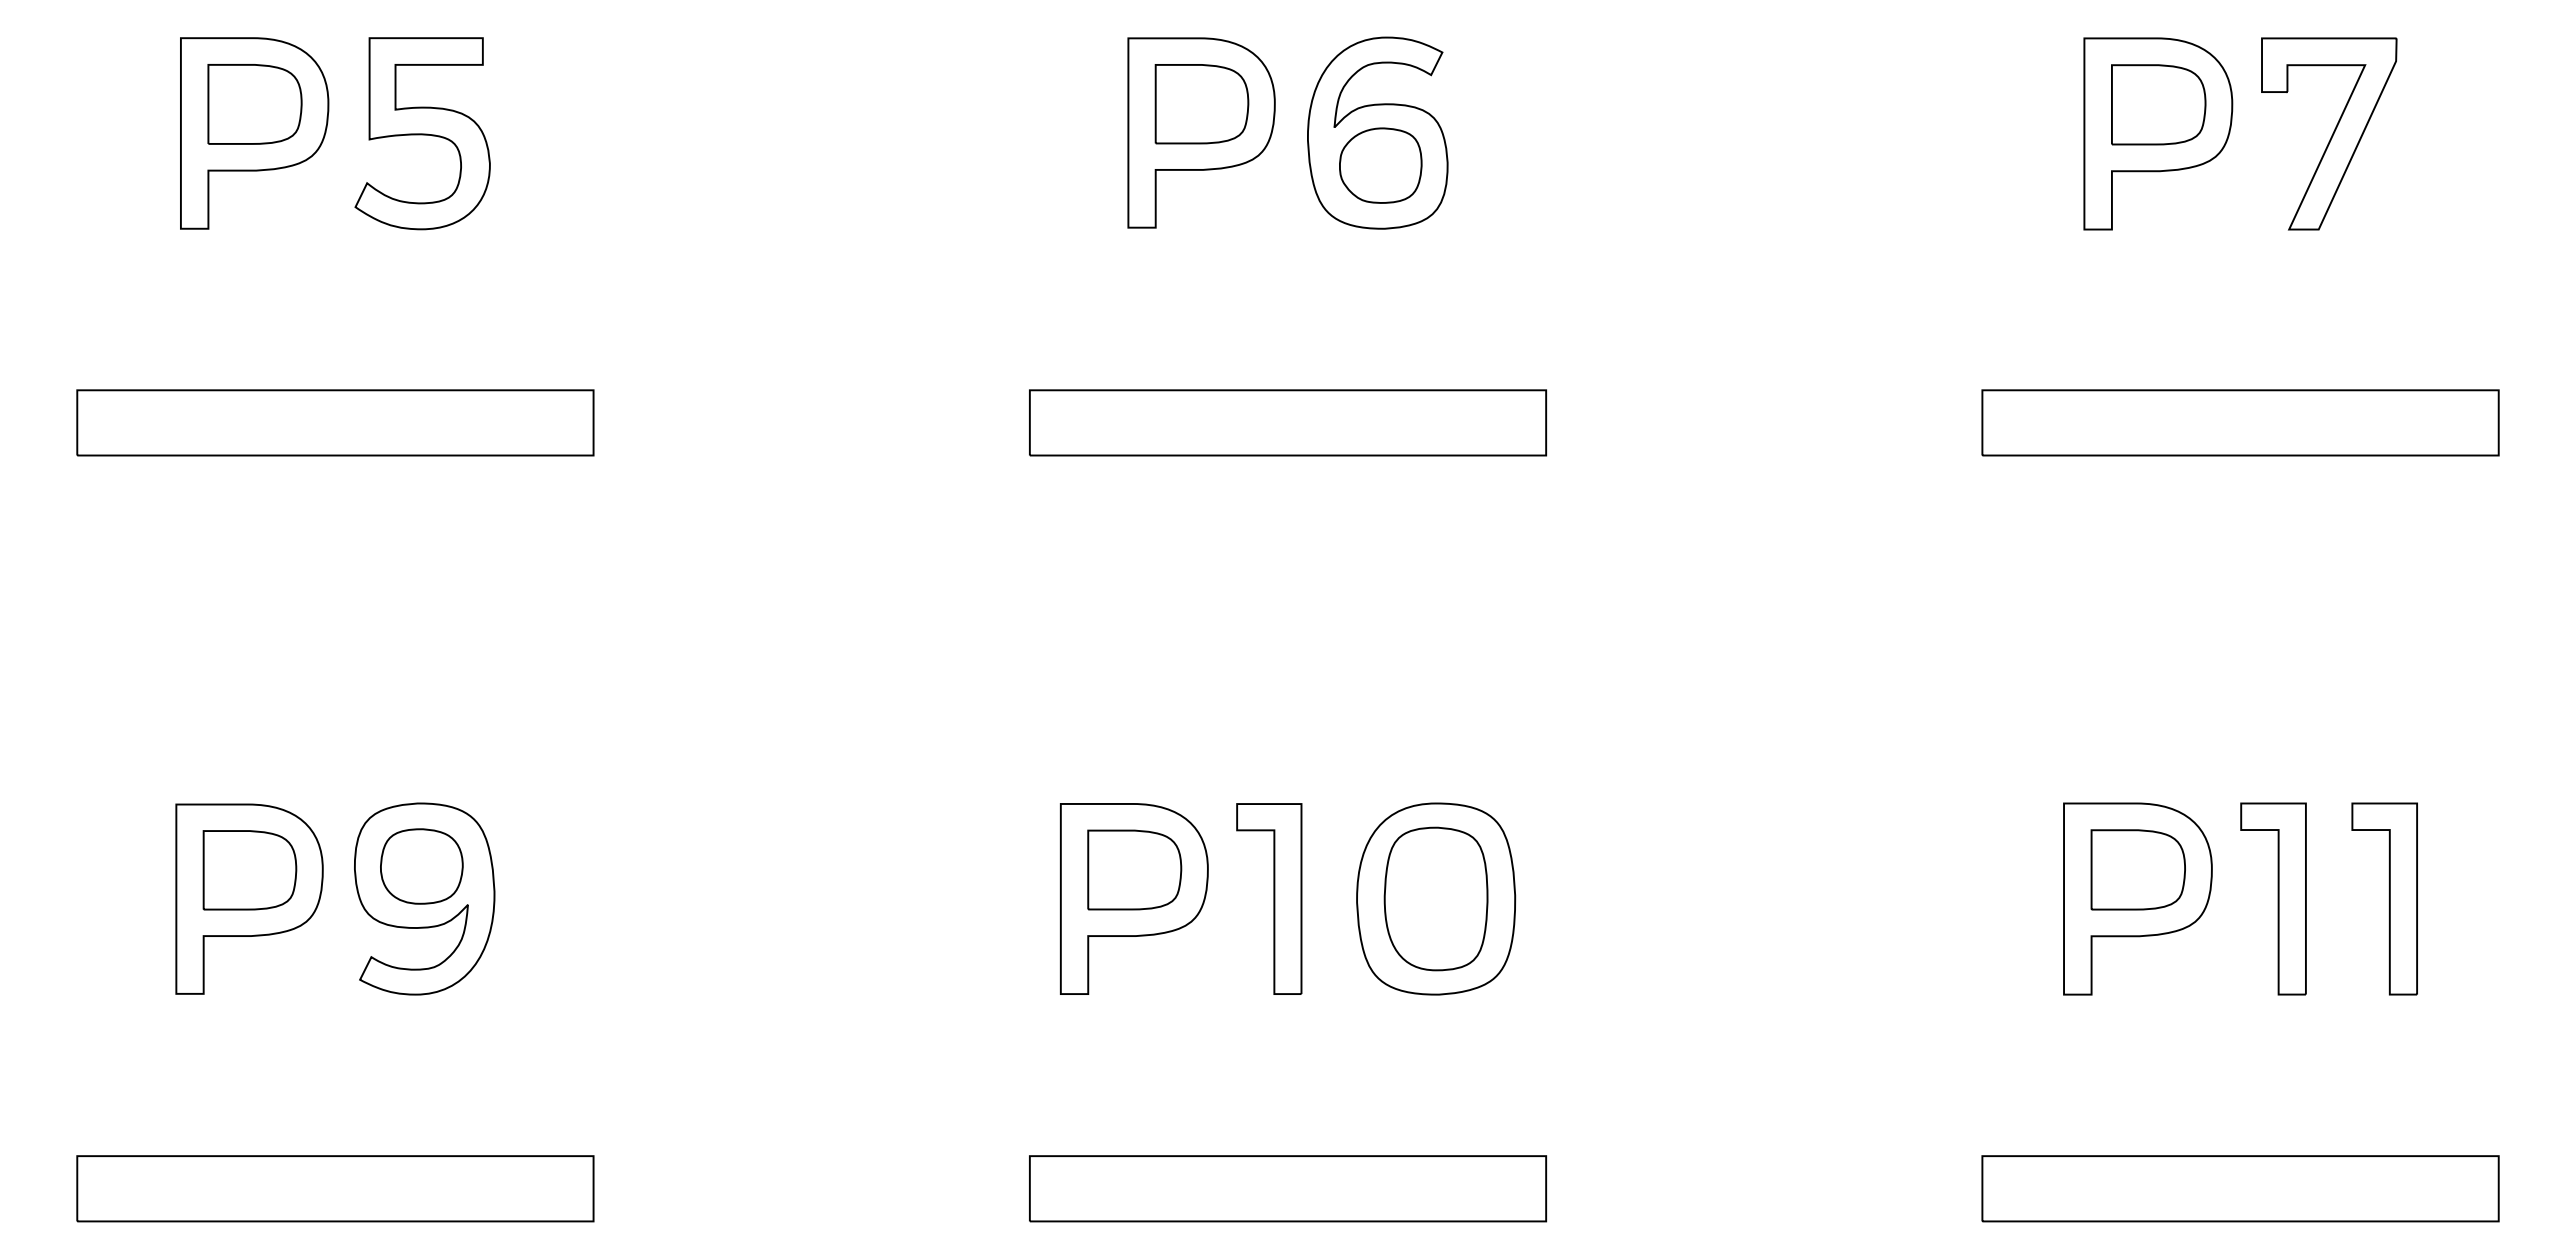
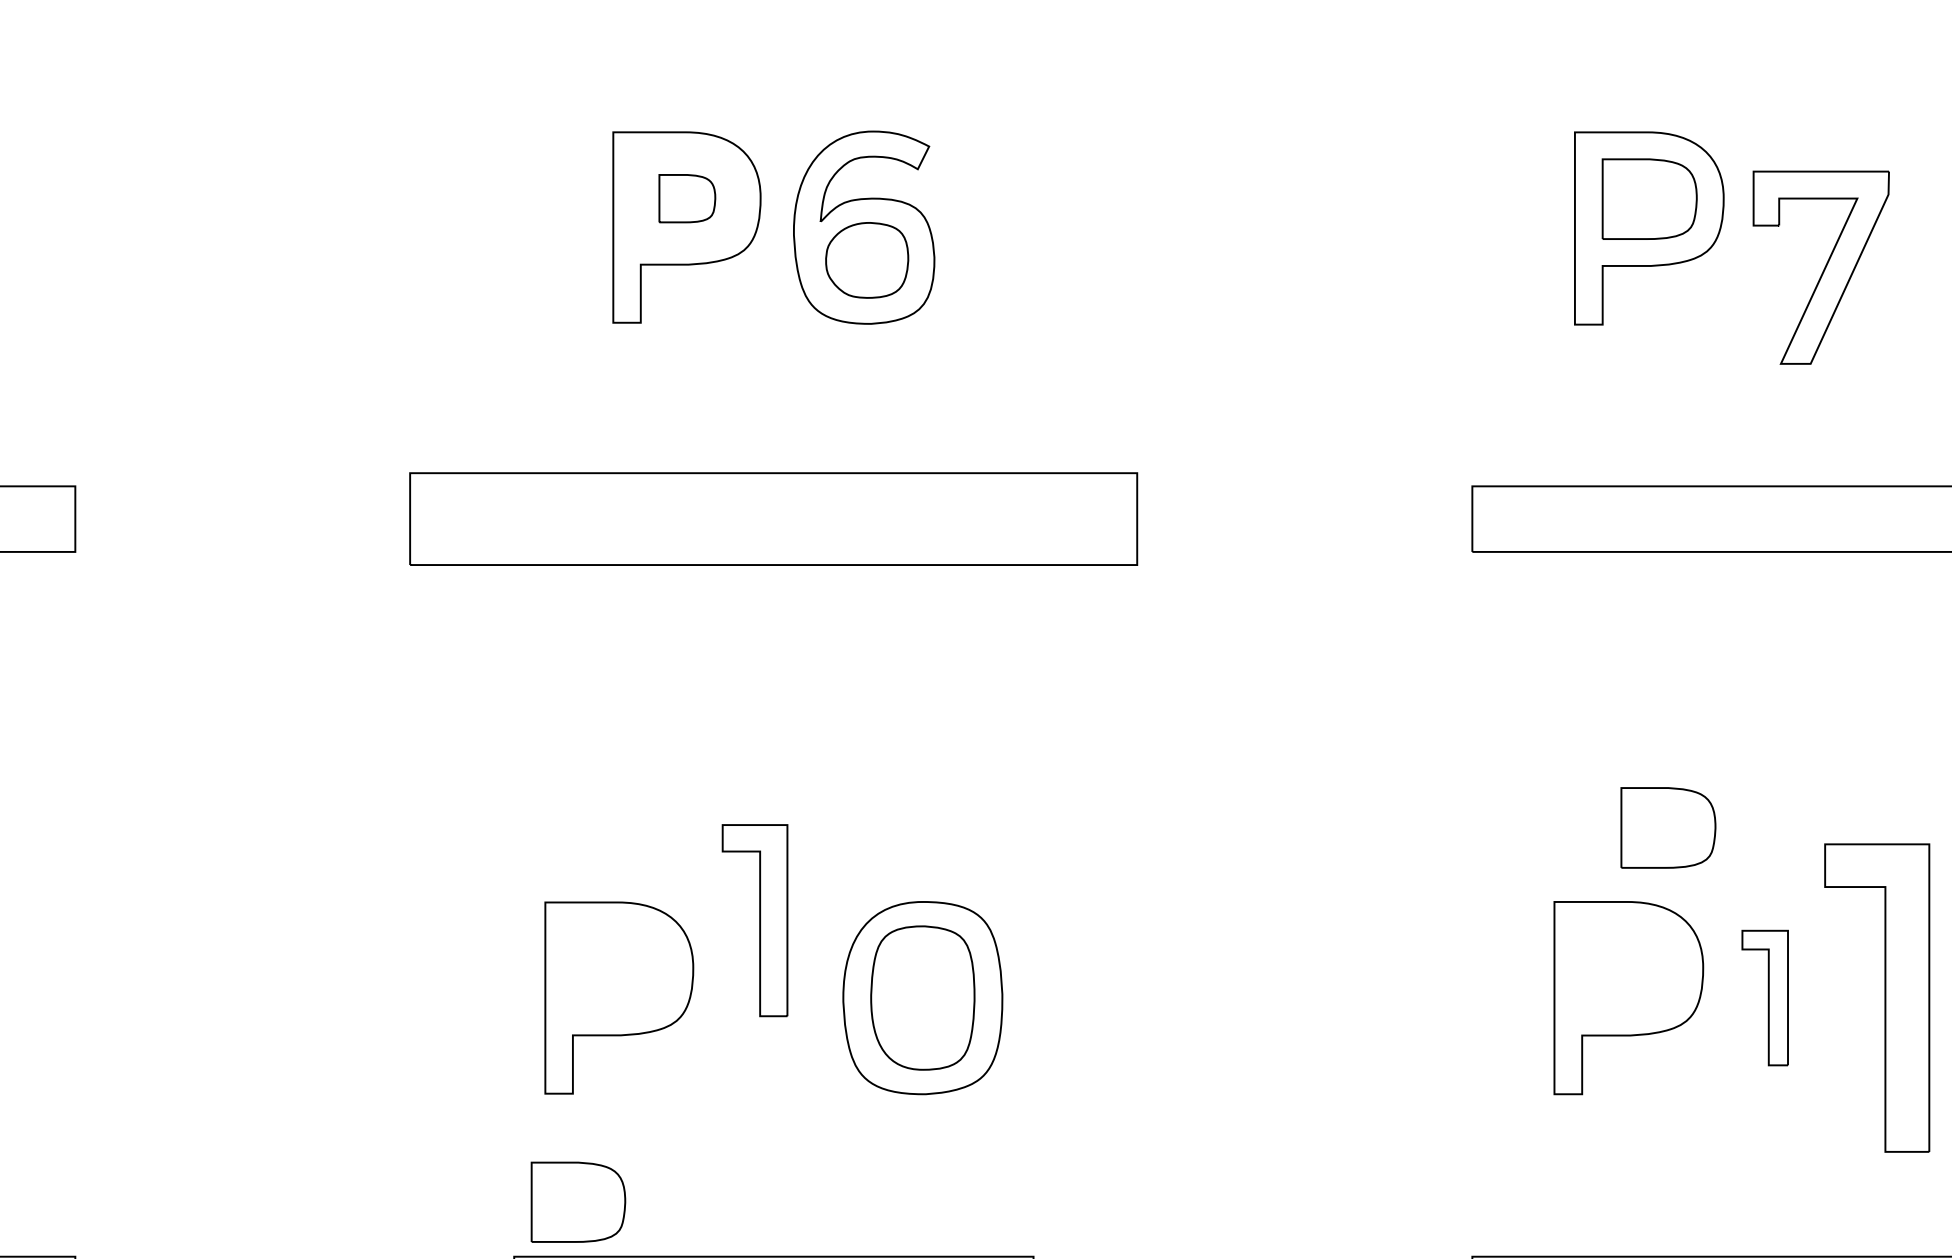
part: (1201, 104) -> (686, 198), size x0.6
part: (2329, 133) -> (1821, 267), moved
part: (1288, 422) -> (774, 518), size x1.4
part: (1134, 869) -> (578, 1201), moved
part: (2137, 869) -> (1667, 827), moved
part: (1269, 898) -> (755, 920), moved
part: (2273, 898) -> (1765, 997), size x0.7
part: (2384, 898) -> (1876, 997), size x1.6

